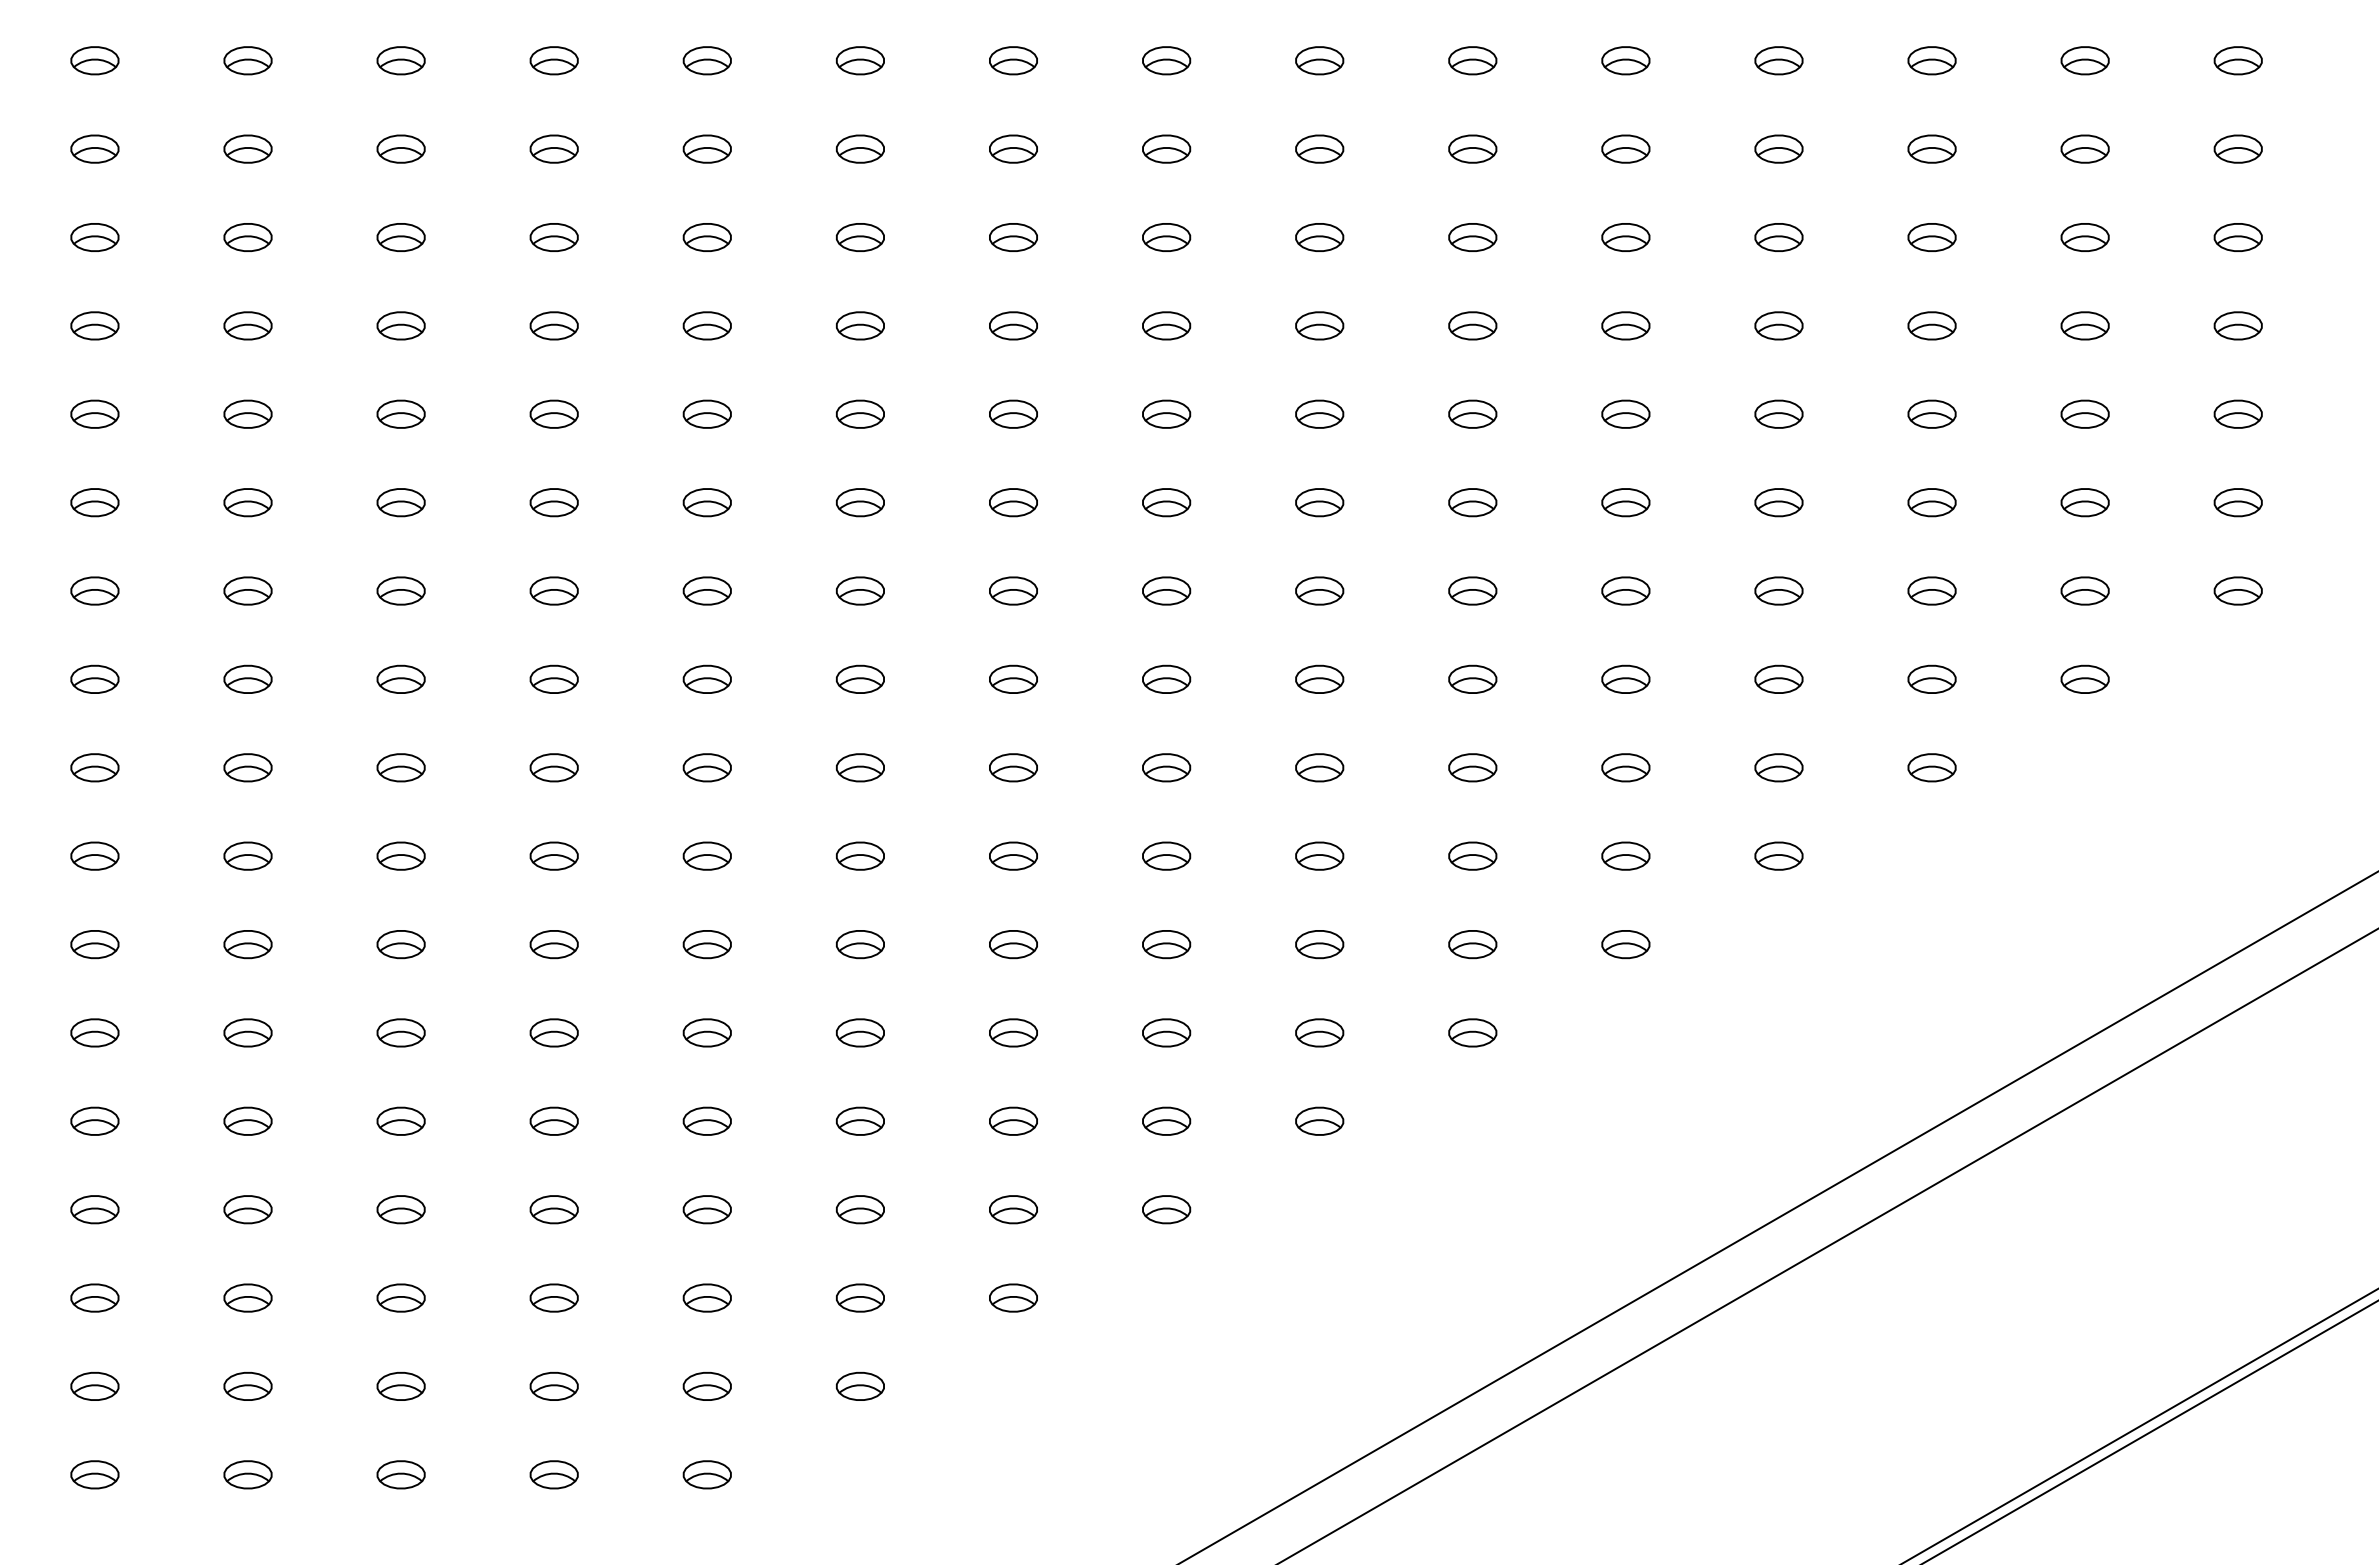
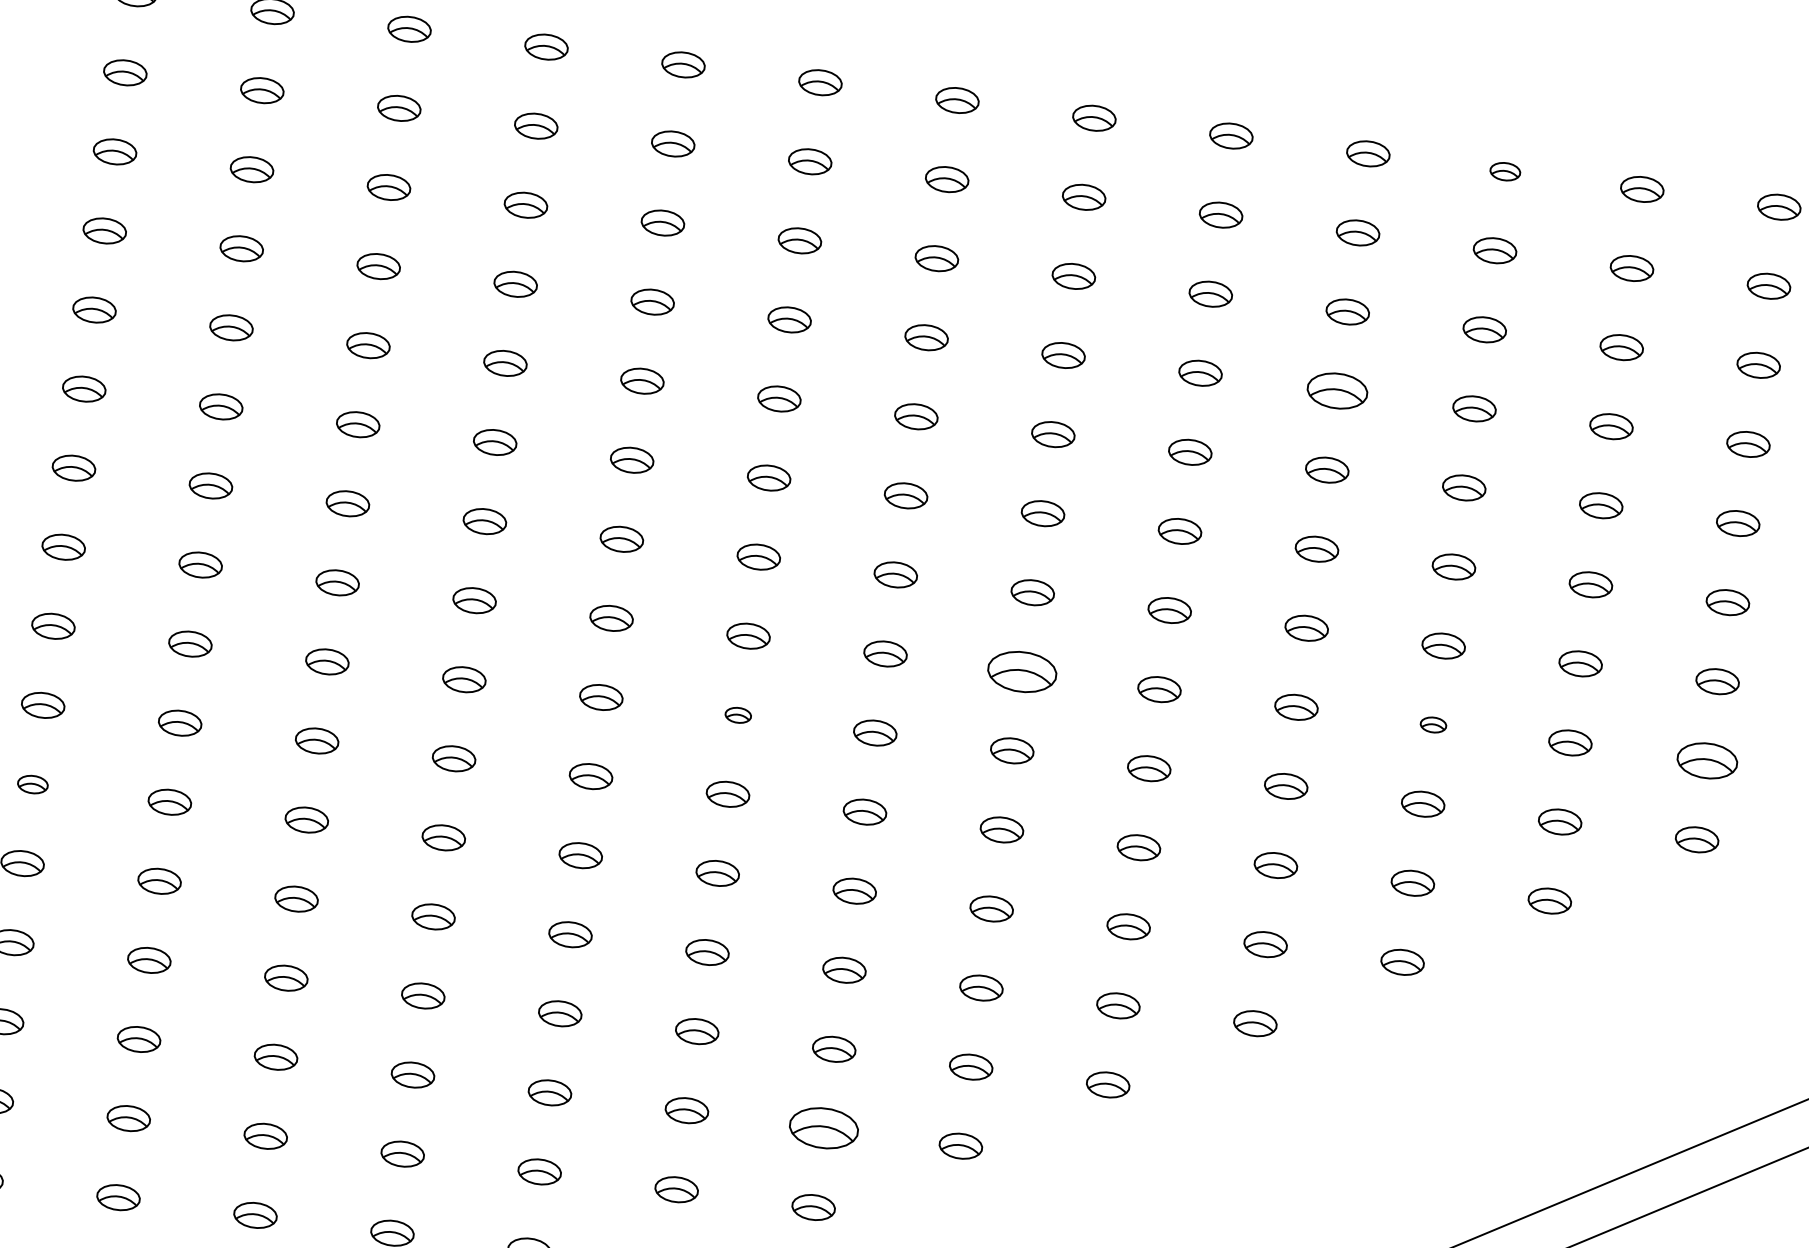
part: (1625, 60) -> (1505, 171), size x0.7
part: (1472, 325) -> (1337, 390), size x1.4
part: (1166, 678) -> (1022, 670), size x1.6
part: (1625, 678) -> (1433, 724), size x0.6
part: (1931, 678) -> (1706, 759), size x1.4
part: (860, 767) -> (738, 715), size x0.6
part: (94, 944) -> (32, 784), size x0.7
part: (1013, 1209) -> (823, 1128), size x1.6

